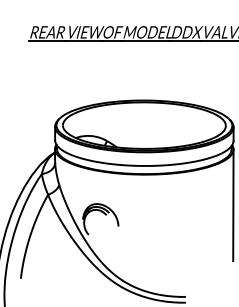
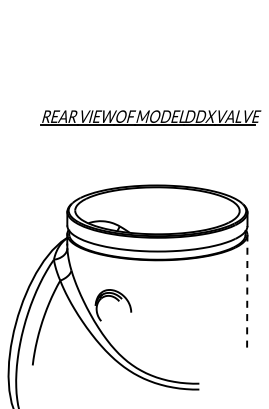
line: (233, 204) -> (247, 290), solid -> dashed

